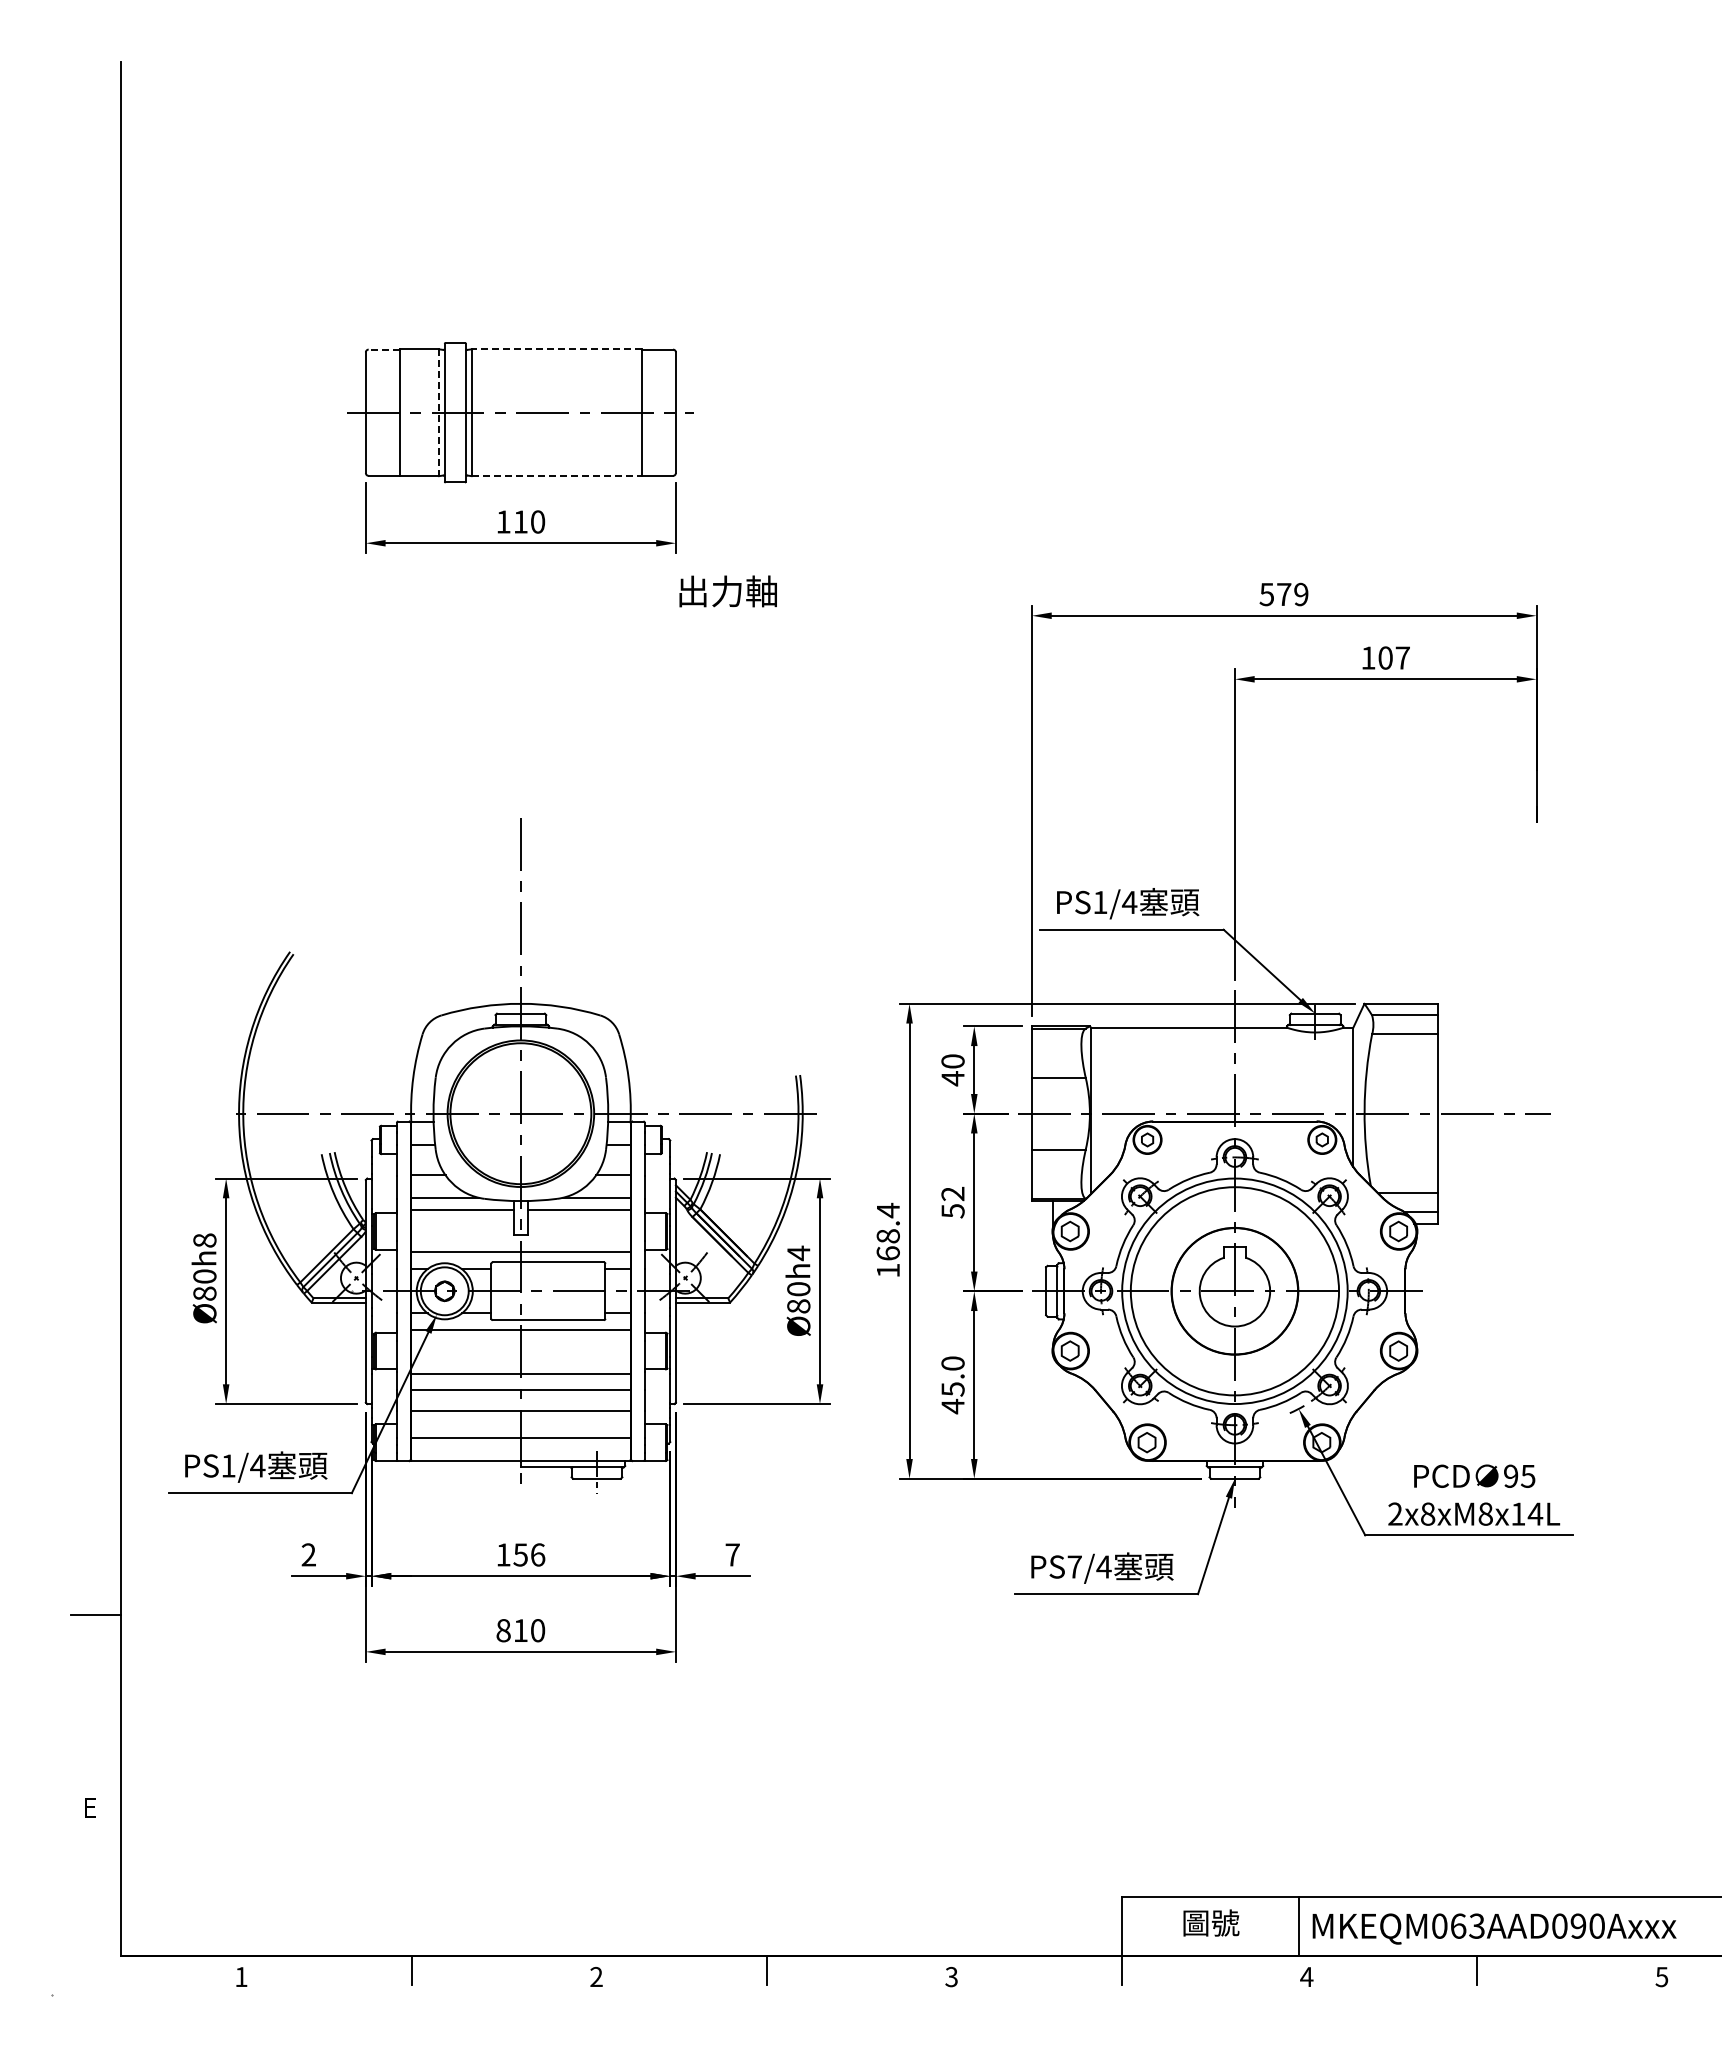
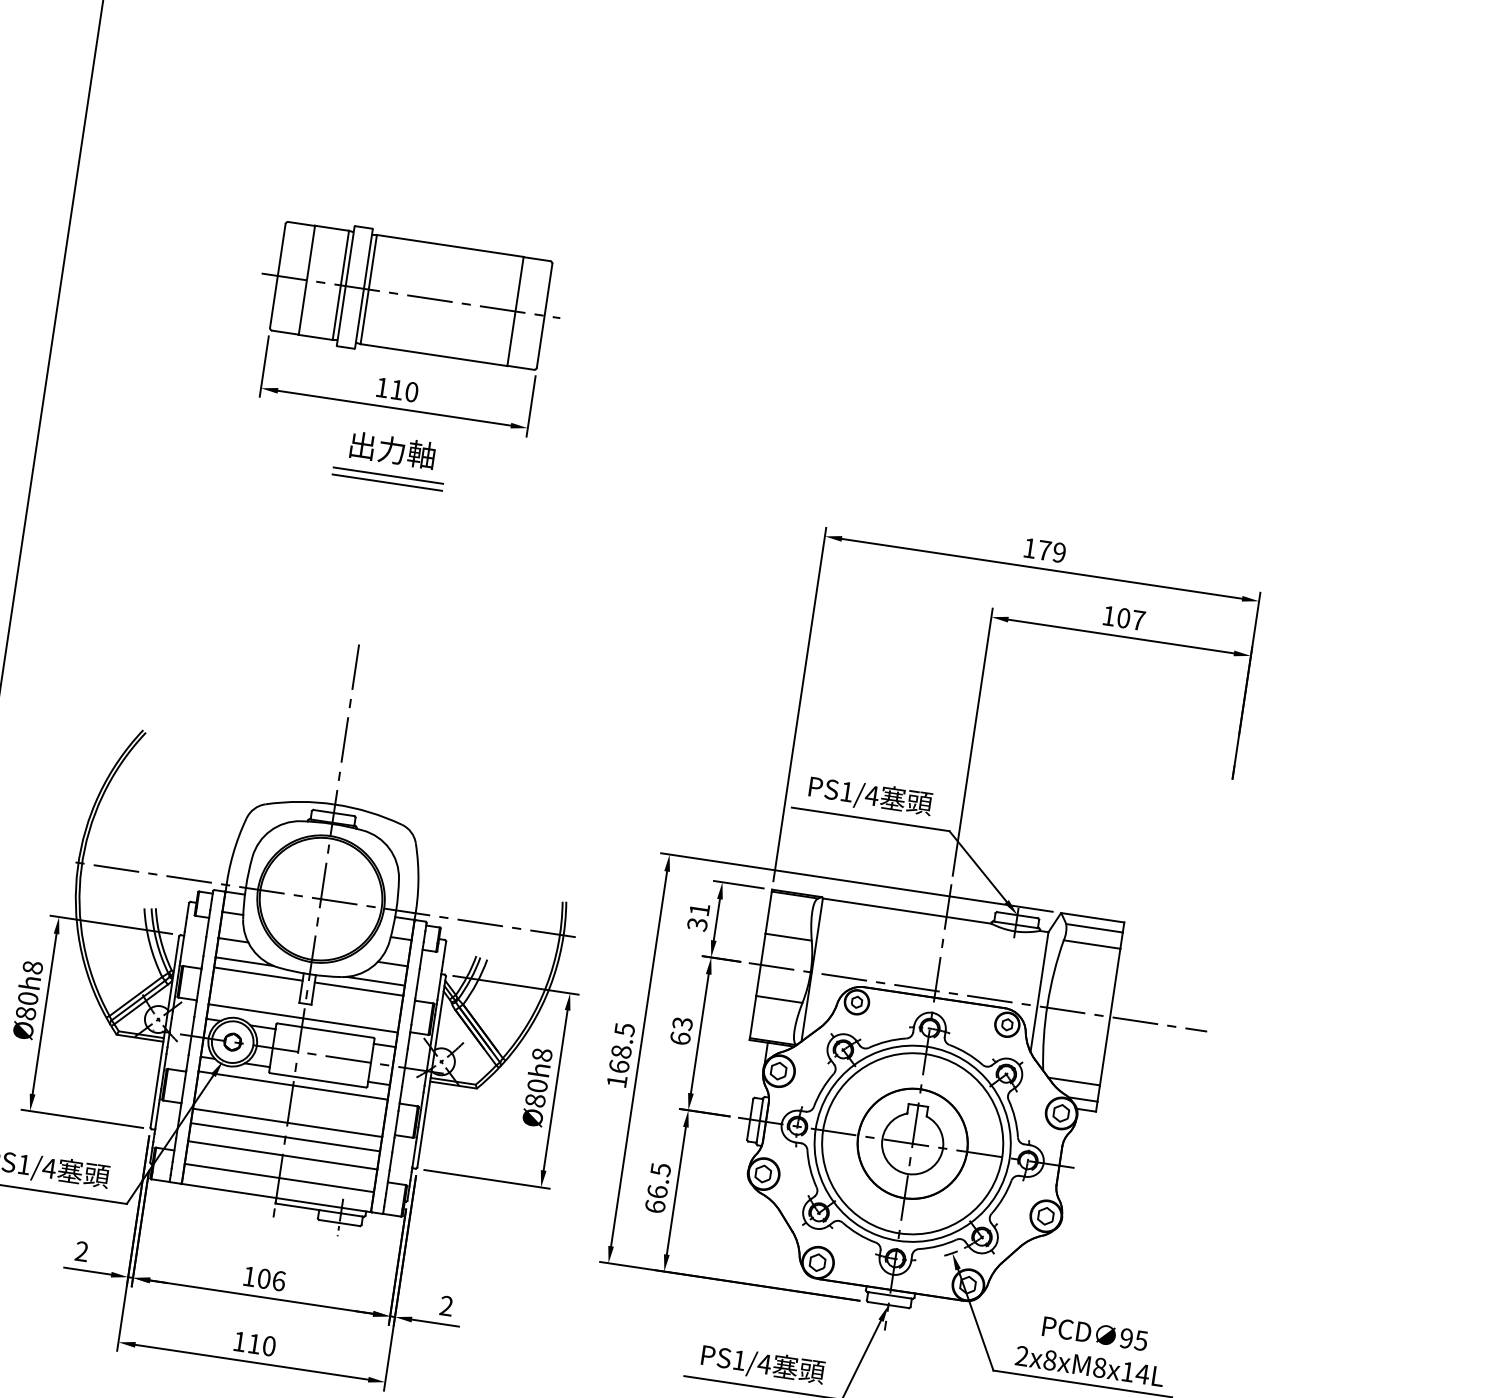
line: (384, 349) -> (301, 223), dashed -> solid
line: (556, 349) -> (450, 246), dashed -> solid
line: (439, 413) -> (341, 286), dashed -> solid
line: (557, 476) -> (434, 355), dashed -> solid
text: (727, 591) -> (392, 450), moved
text: (1266, 594) -> (1029, 548), 579 -> 179
line: (525, 620) -> (388, 475), added
line: (525, 629) -> (387, 483), added
text: (952, 1070) -> (698, 917), 40 -> 31
text: (952, 1202) -> (681, 1031), 52 -> 63
text: (888, 1210) -> (624, 1029), 168.4 -> 168.5
text: (798, 1253) -> (541, 1055), Ø80h4 -> Ø80h8
text: (952, 1385) -> (657, 1188), 45.0 -> 66.5
text: (520, 1554) -> (264, 1278), 156 -> 106
text: (732, 1554) -> (446, 1305), 7 -> 2
text: (1074, 1566) -> (739, 1359), PS7/4 -> PS1/4
text: (503, 1630) -> (239, 1341), 810 -> 110

